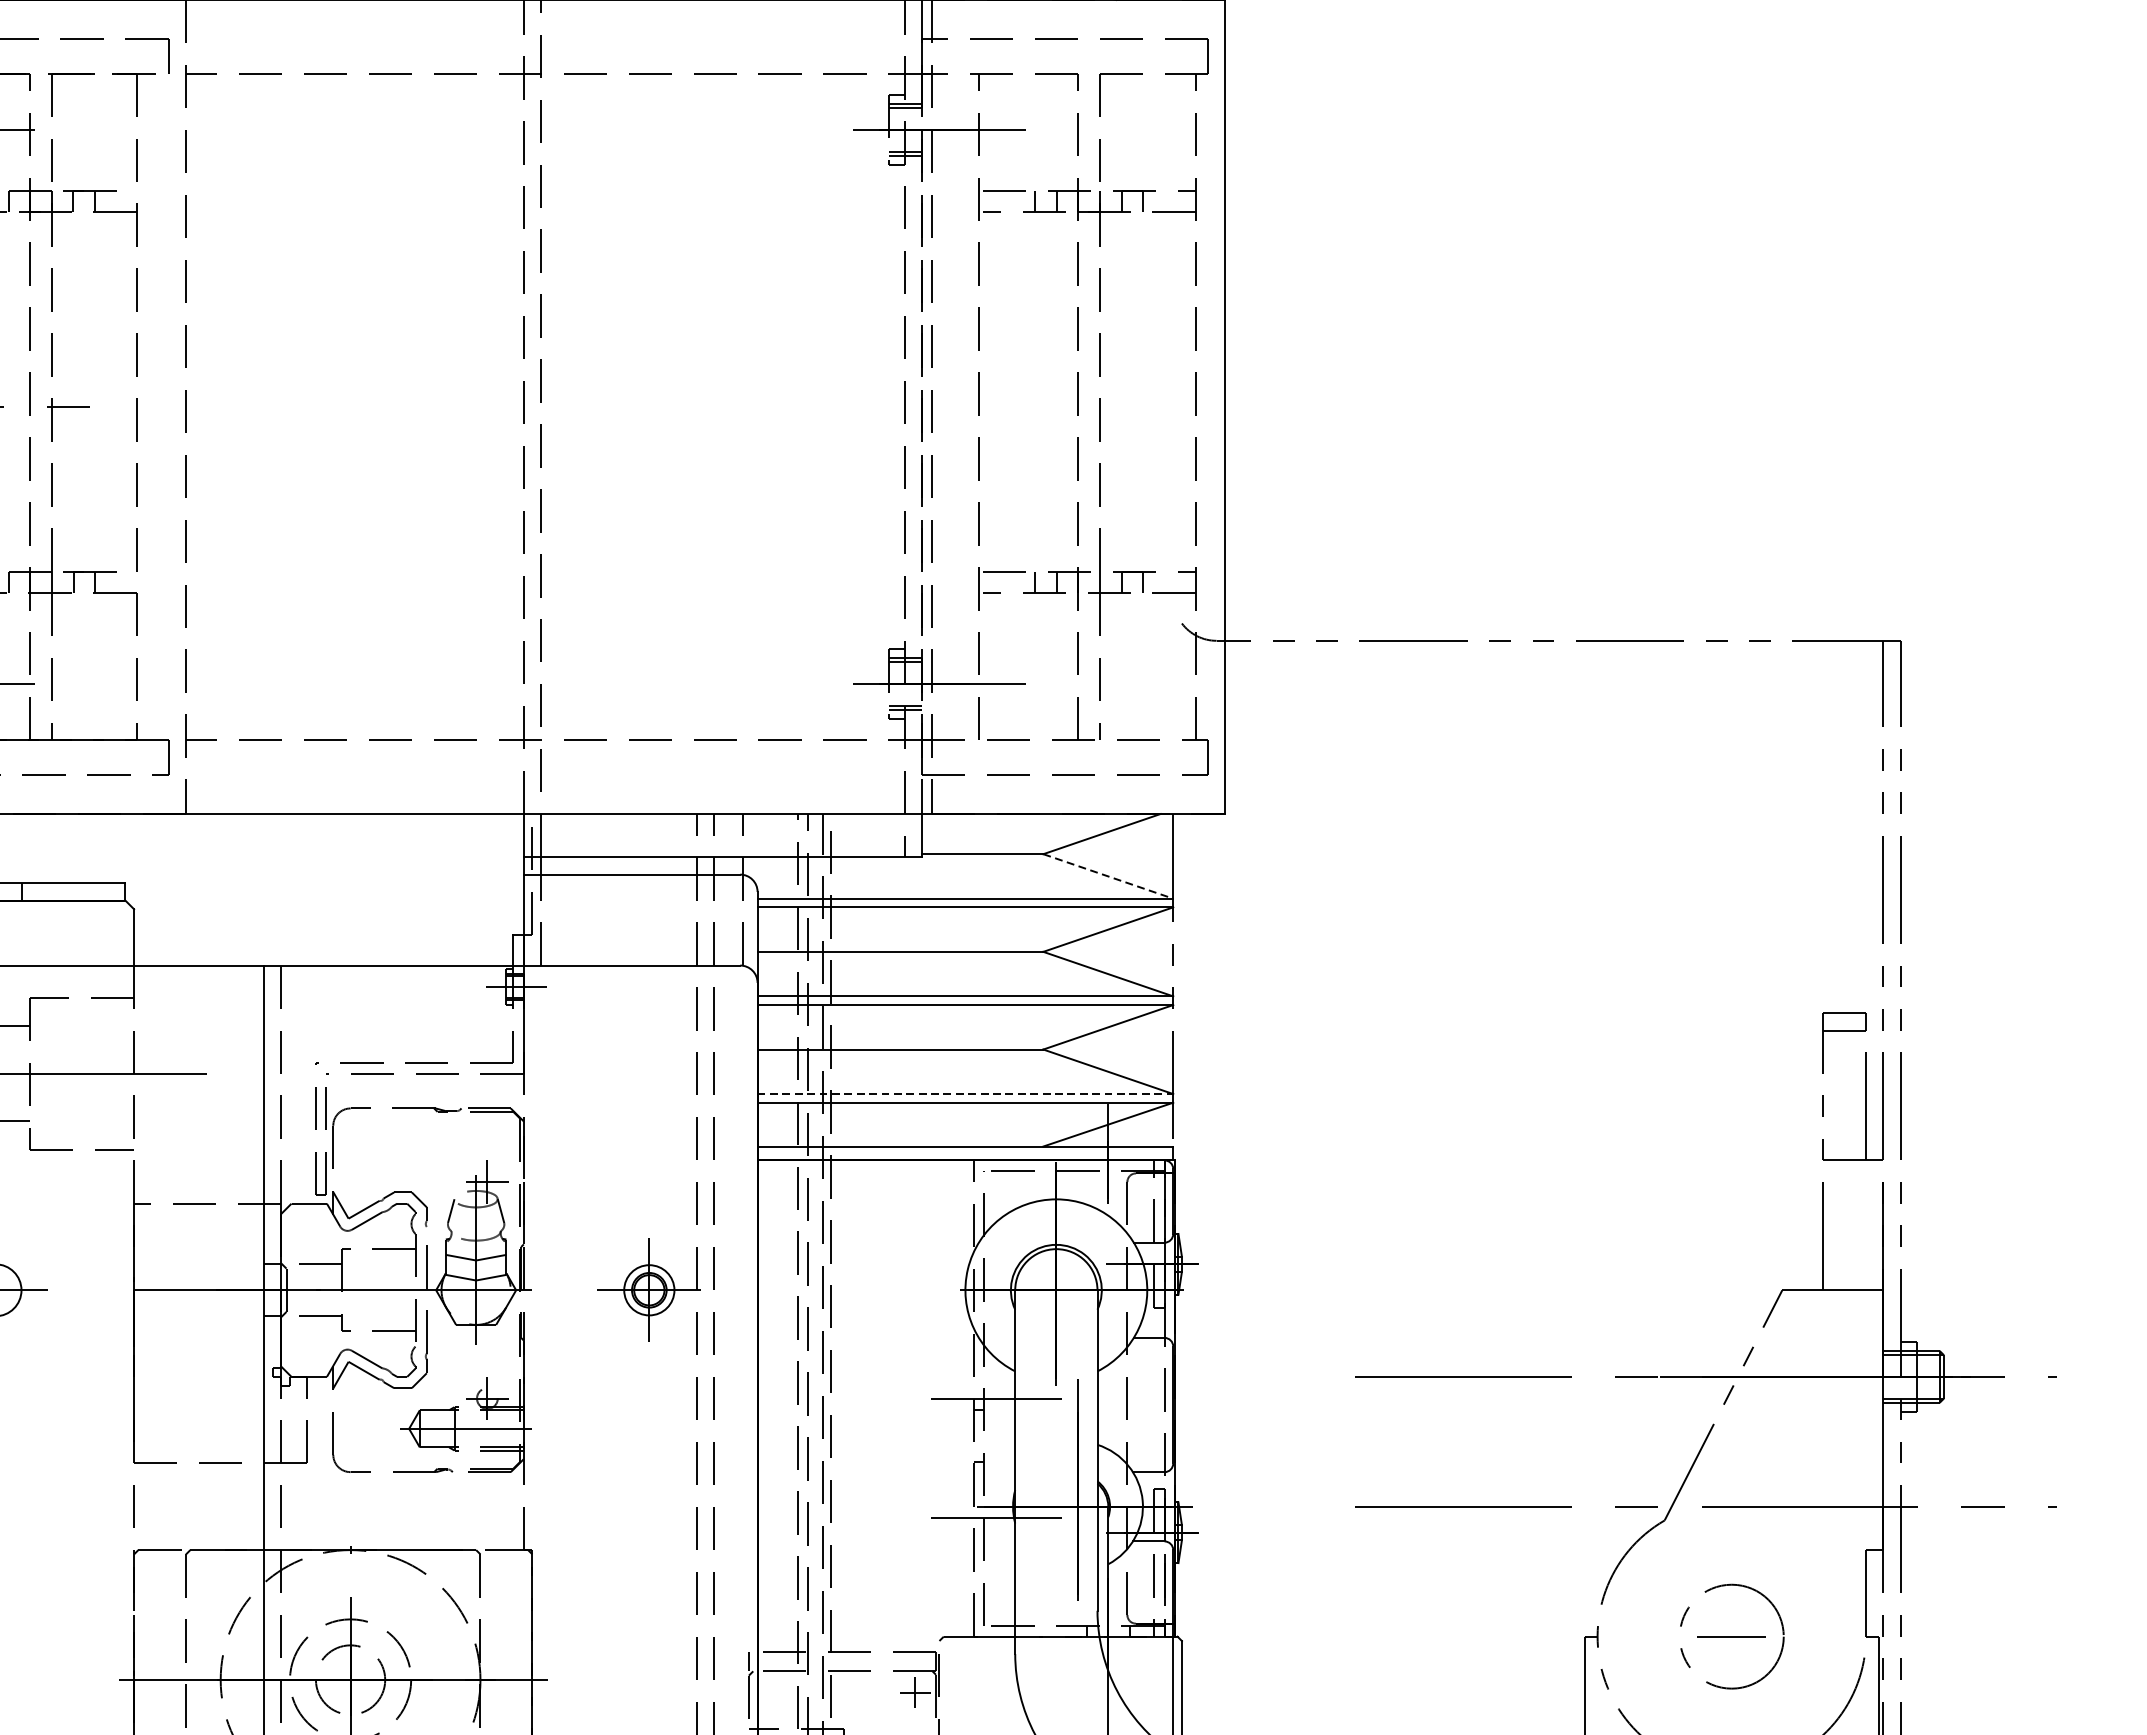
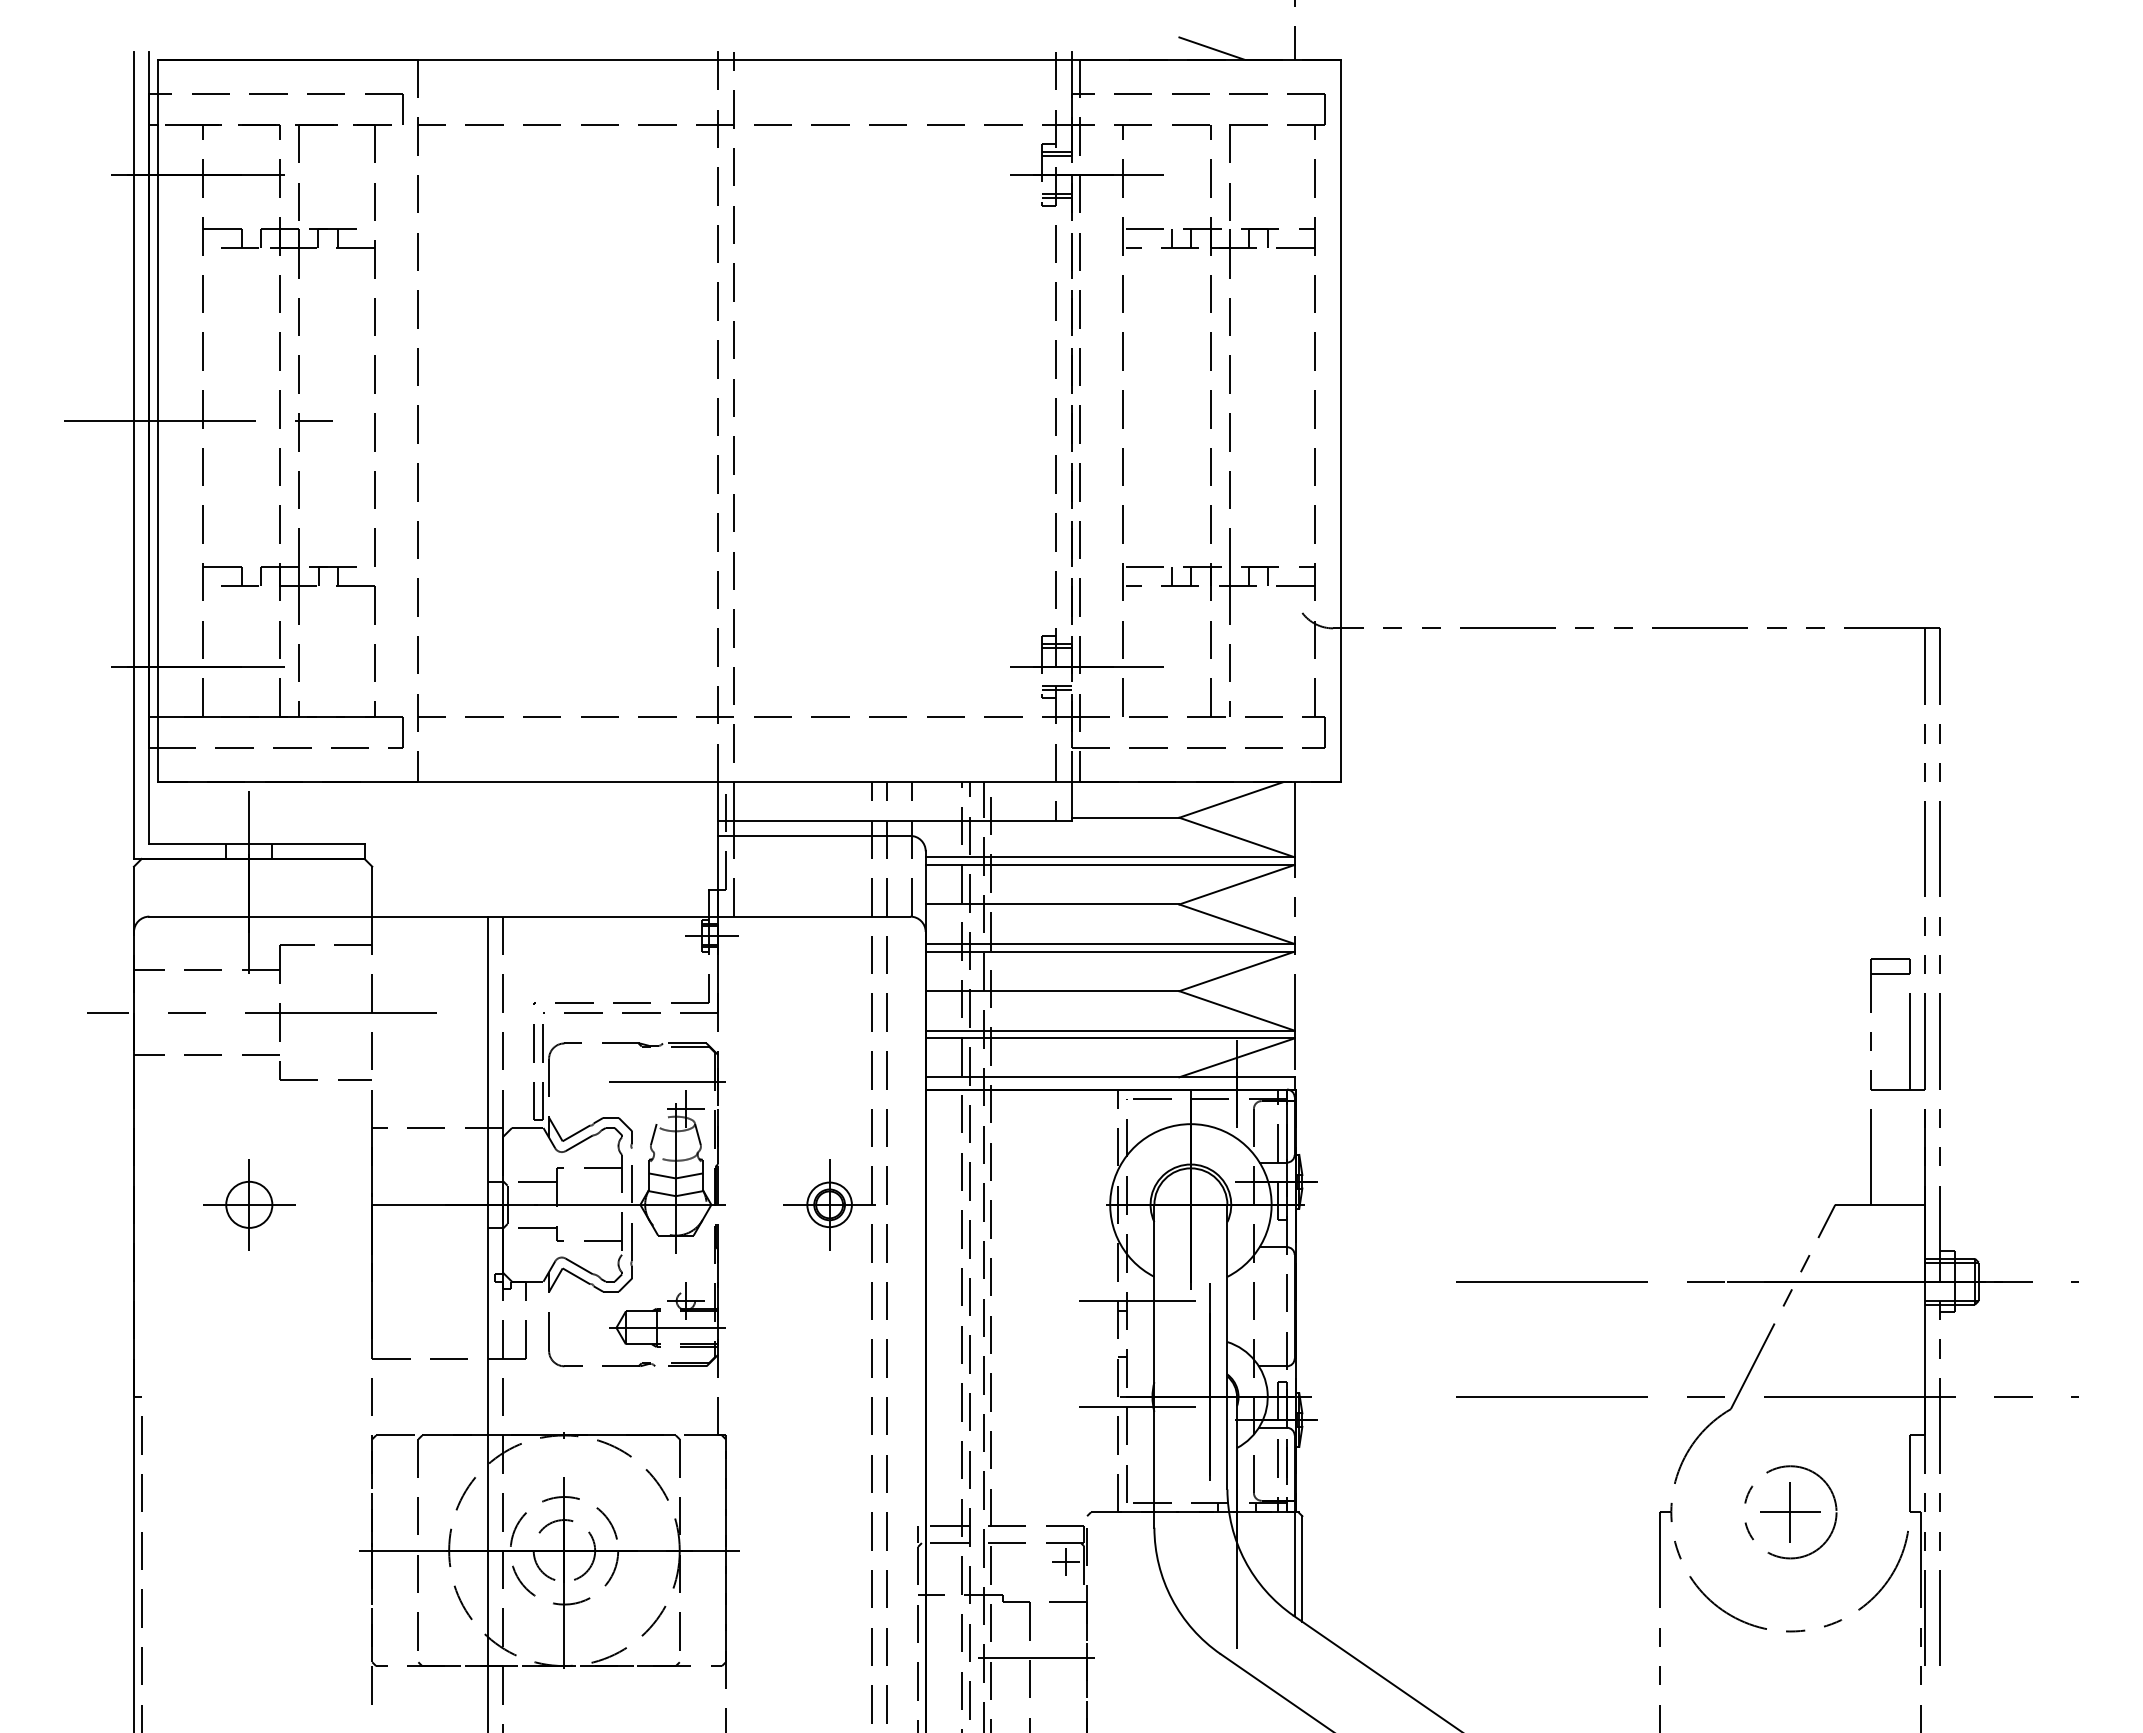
line: (1108, 876) -> (1237, 837), dashed -> solid
line: (965, 1093) -> (1110, 1030), dashed -> solid
line: (465, 1151) -> (666, 1081), added
line: (1731, 1636) -> (1790, 1512), added

